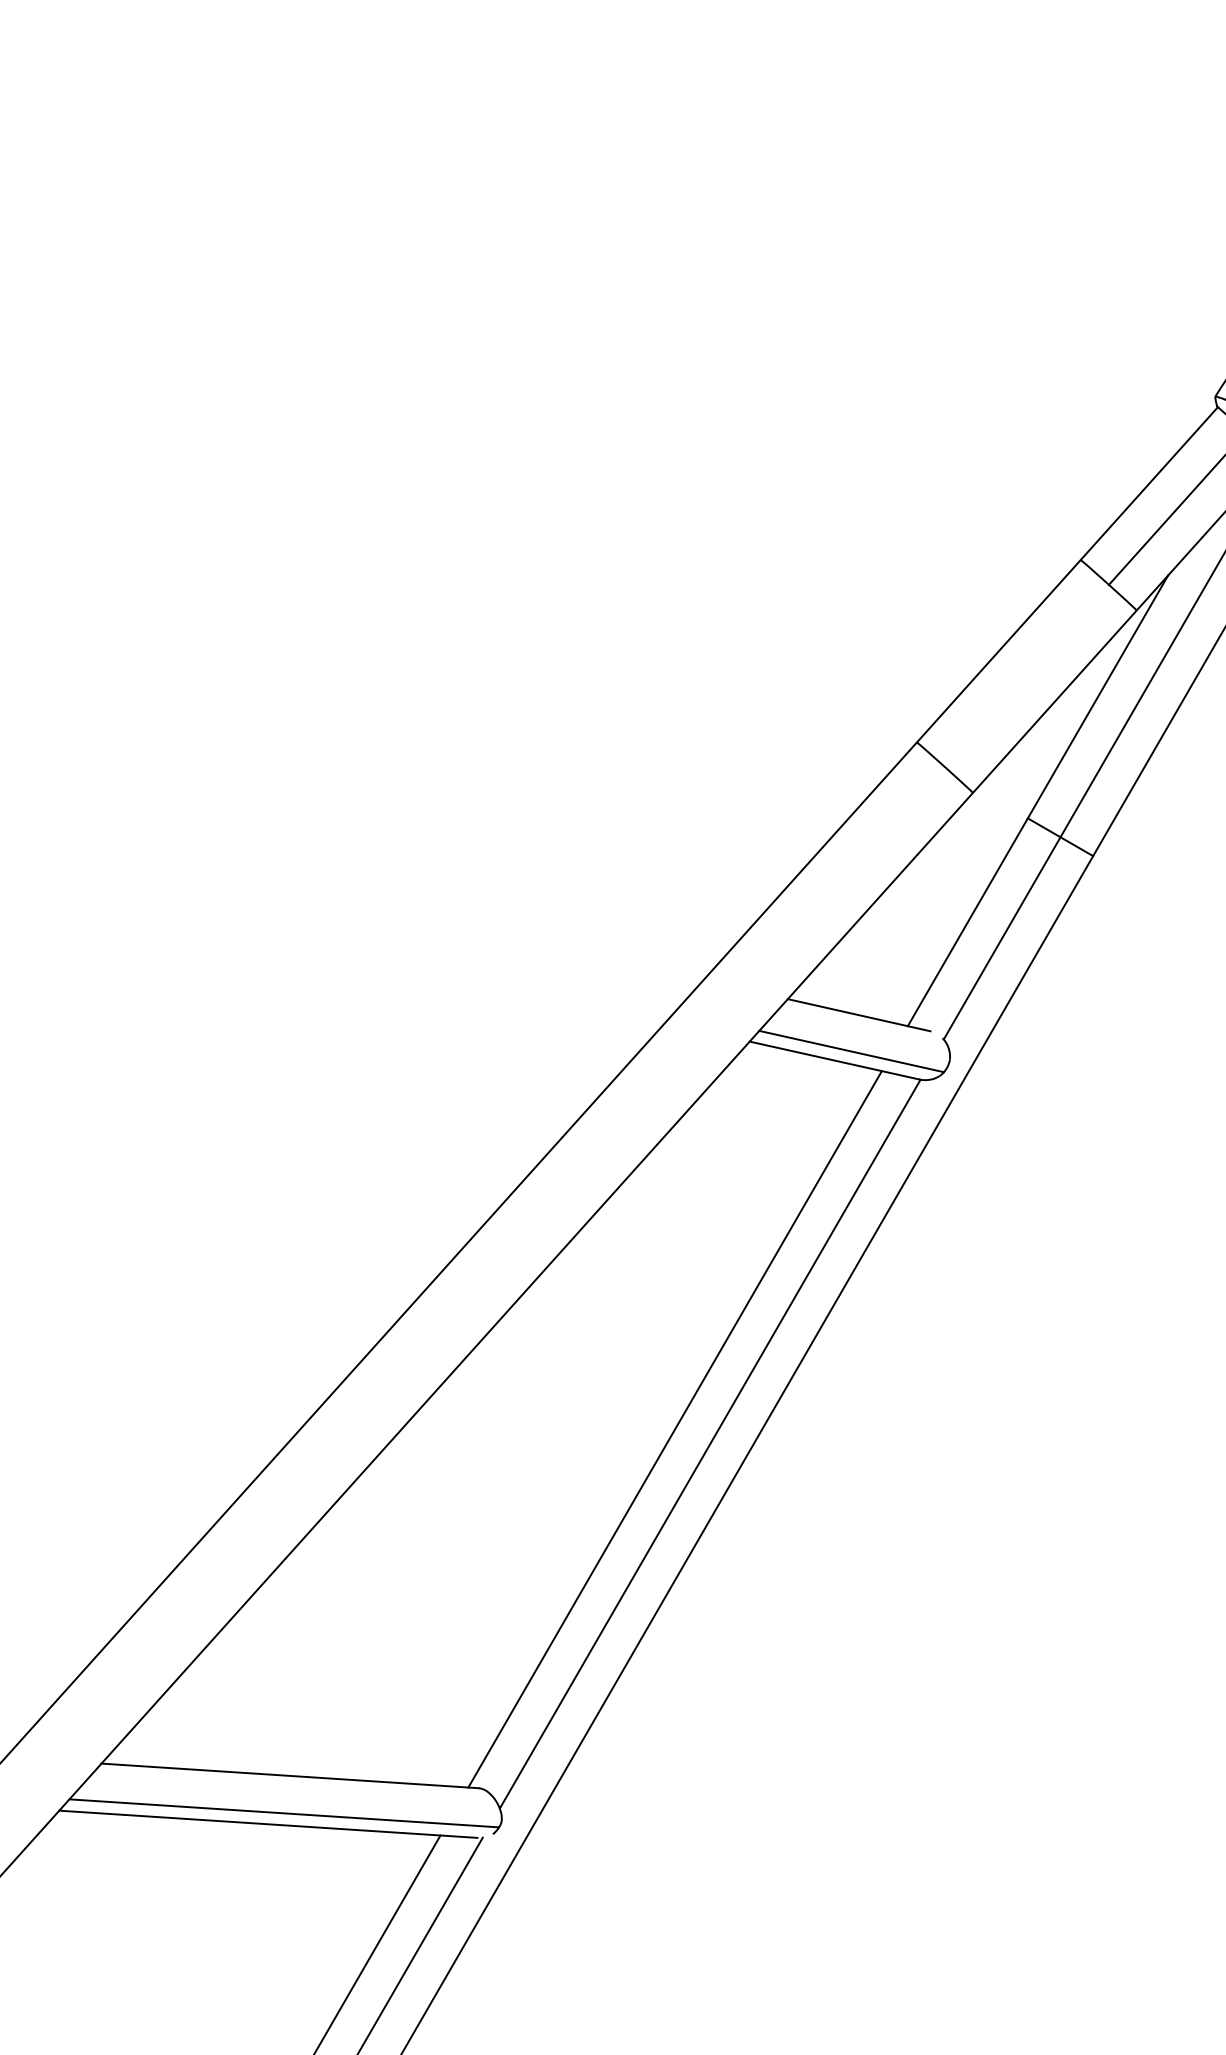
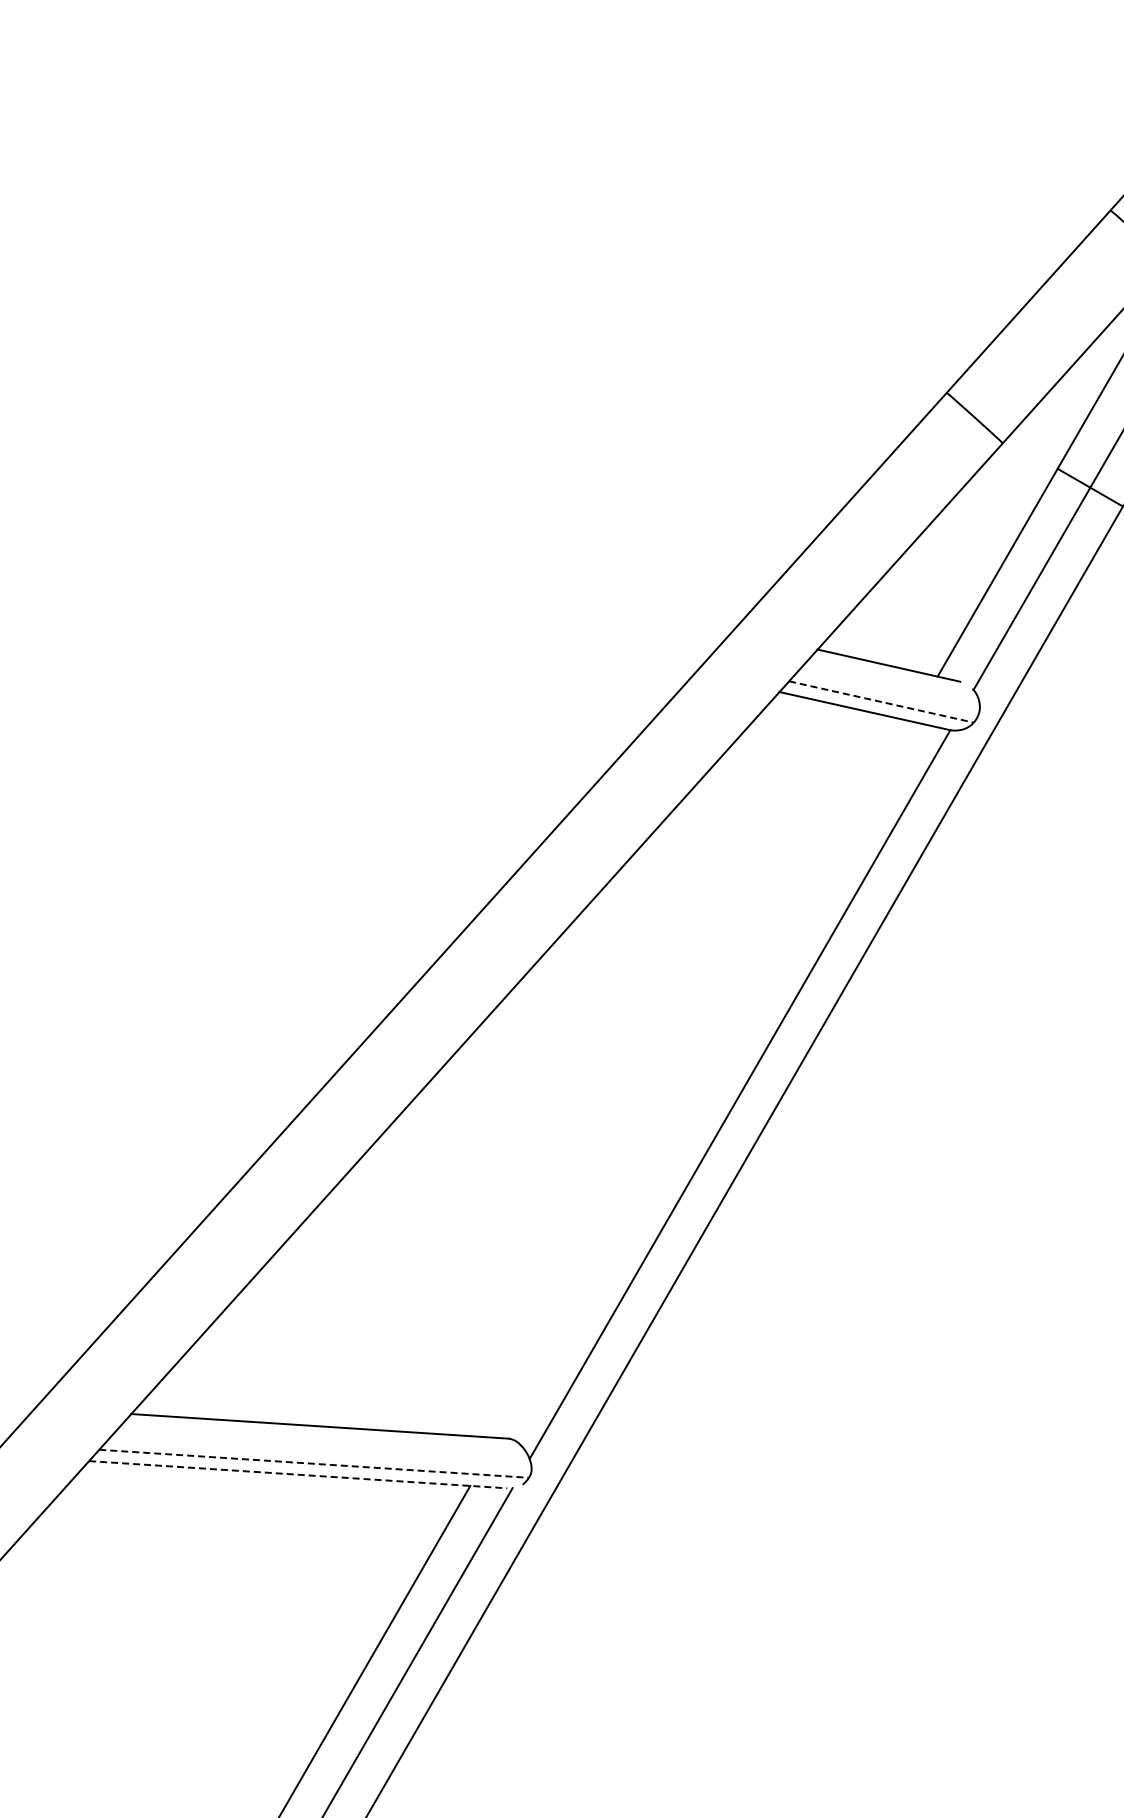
line: (851, 1051) -> (881, 701), solid -> dashed
line: (674, 1429) -> (704, 1079), removed
line: (284, 1813) -> (314, 1463), solid -> dashed
line: (268, 1824) -> (298, 1474), solid -> dashed

